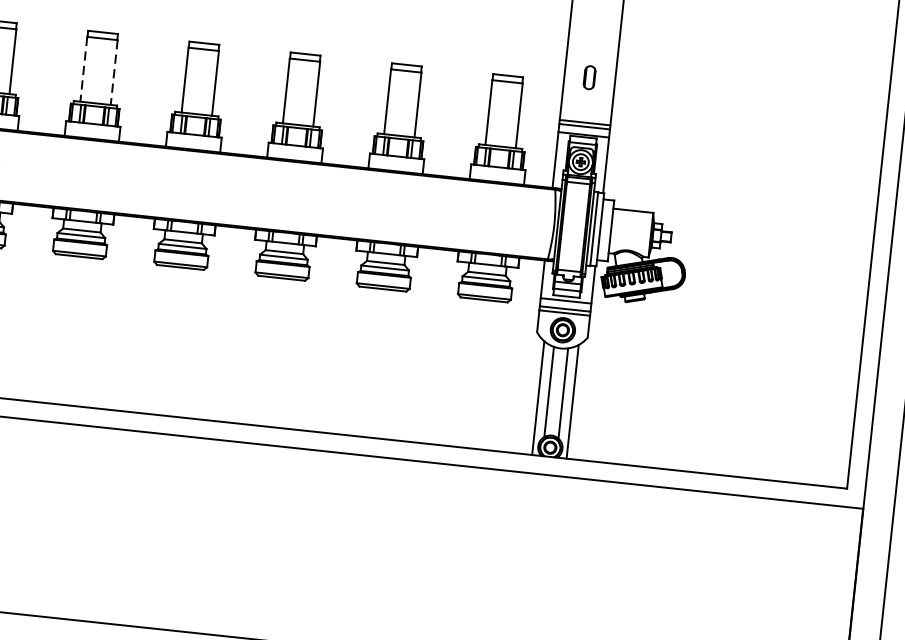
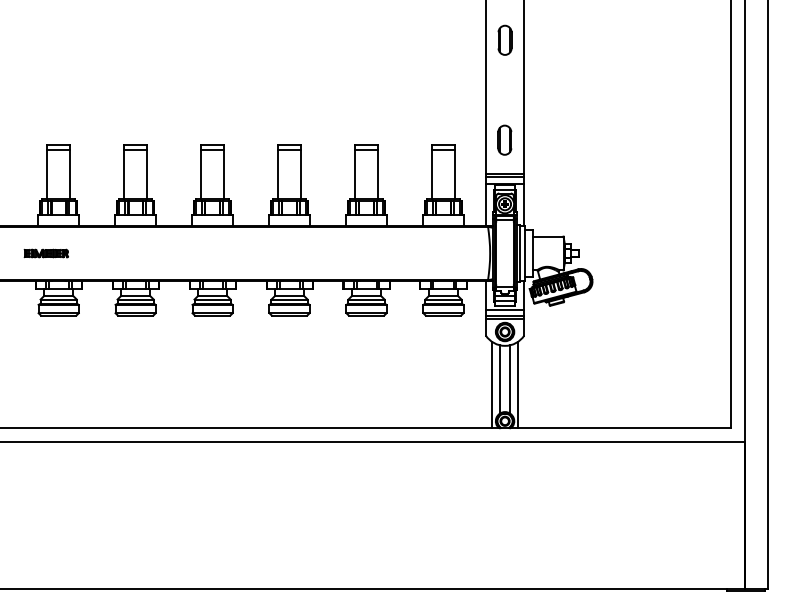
line: (84, 69) -> (124, 174), dashed -> solid
line: (114, 72) -> (147, 174), dashed -> solid
part: (589, 76) -> (504, 139), size x1.67

